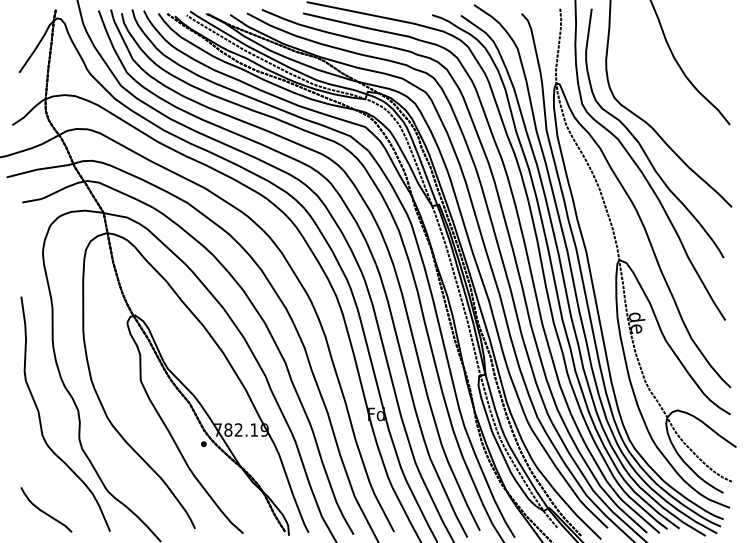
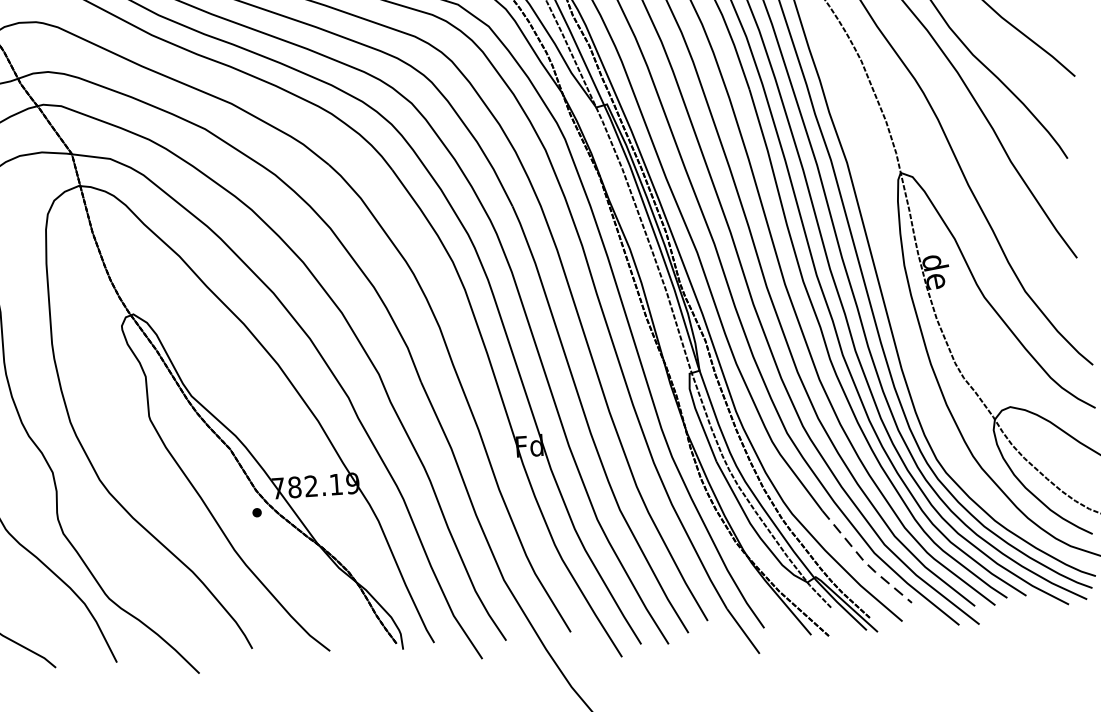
line: (580, 500) -> (865, 561), solid -> dashed

